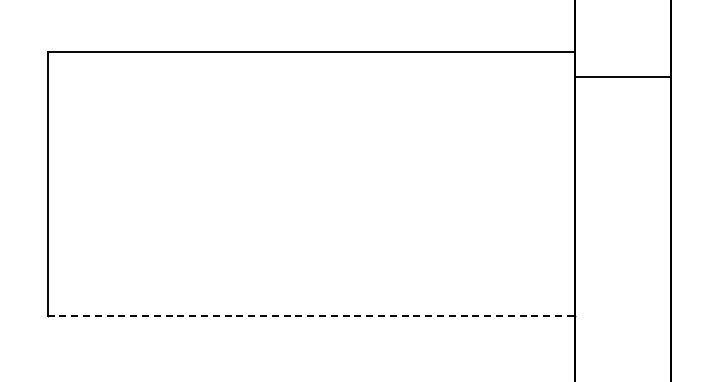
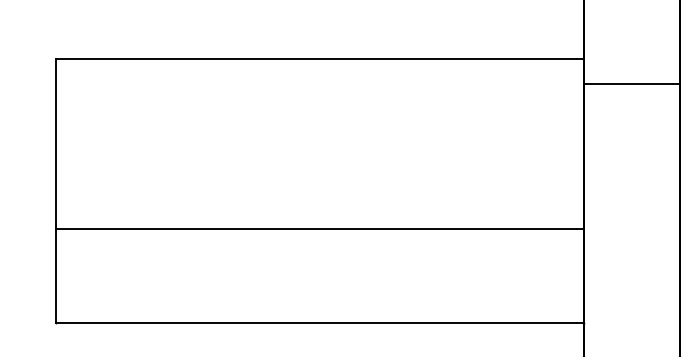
line: (311, 221) -> (320, 228), added
line: (311, 316) -> (320, 323), dashed -> solid

